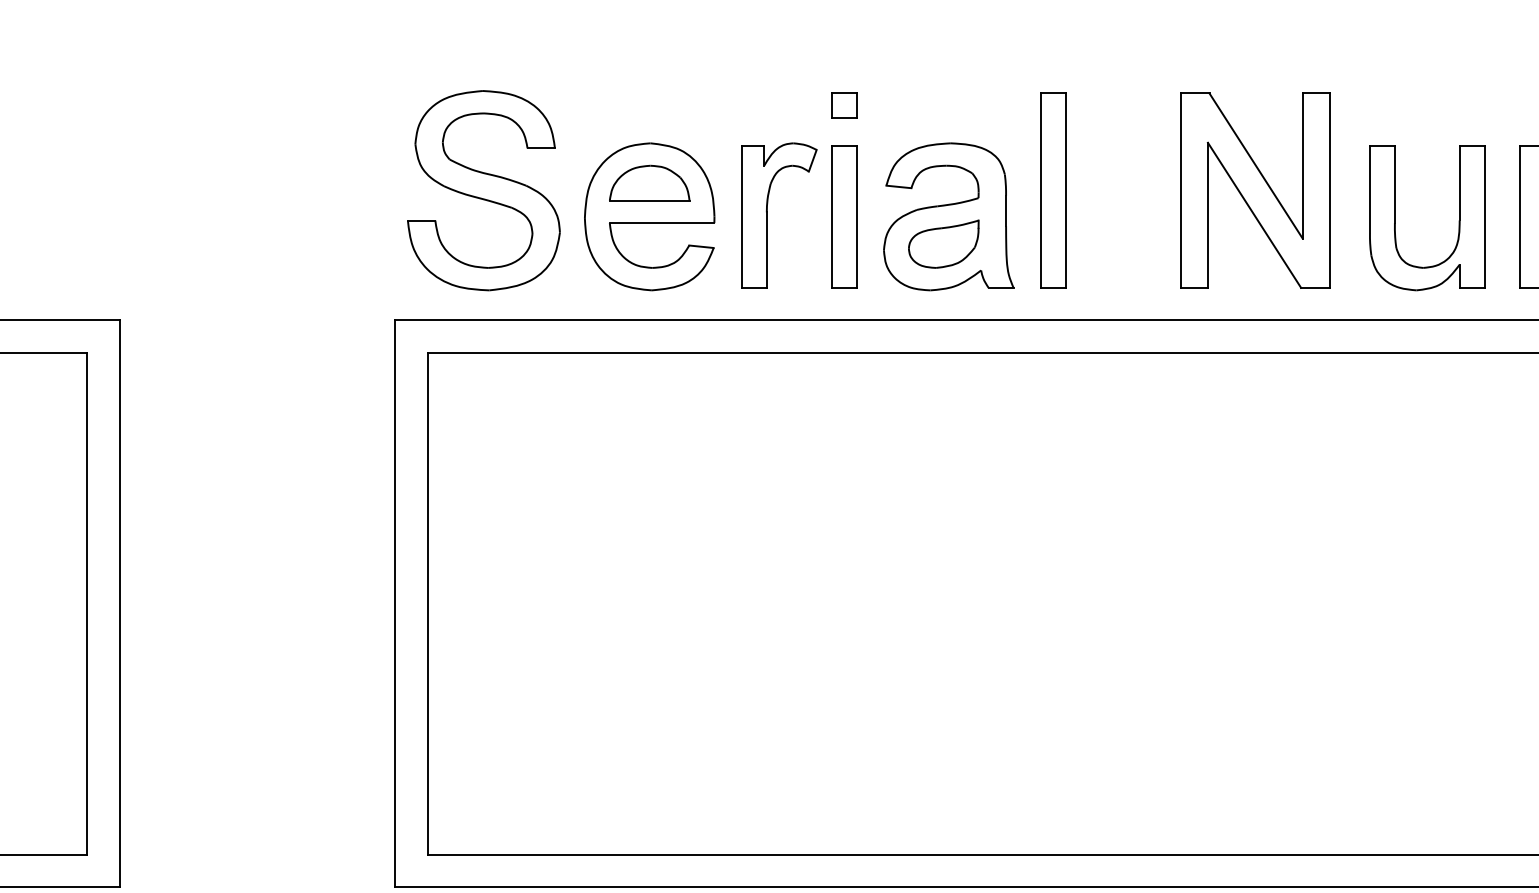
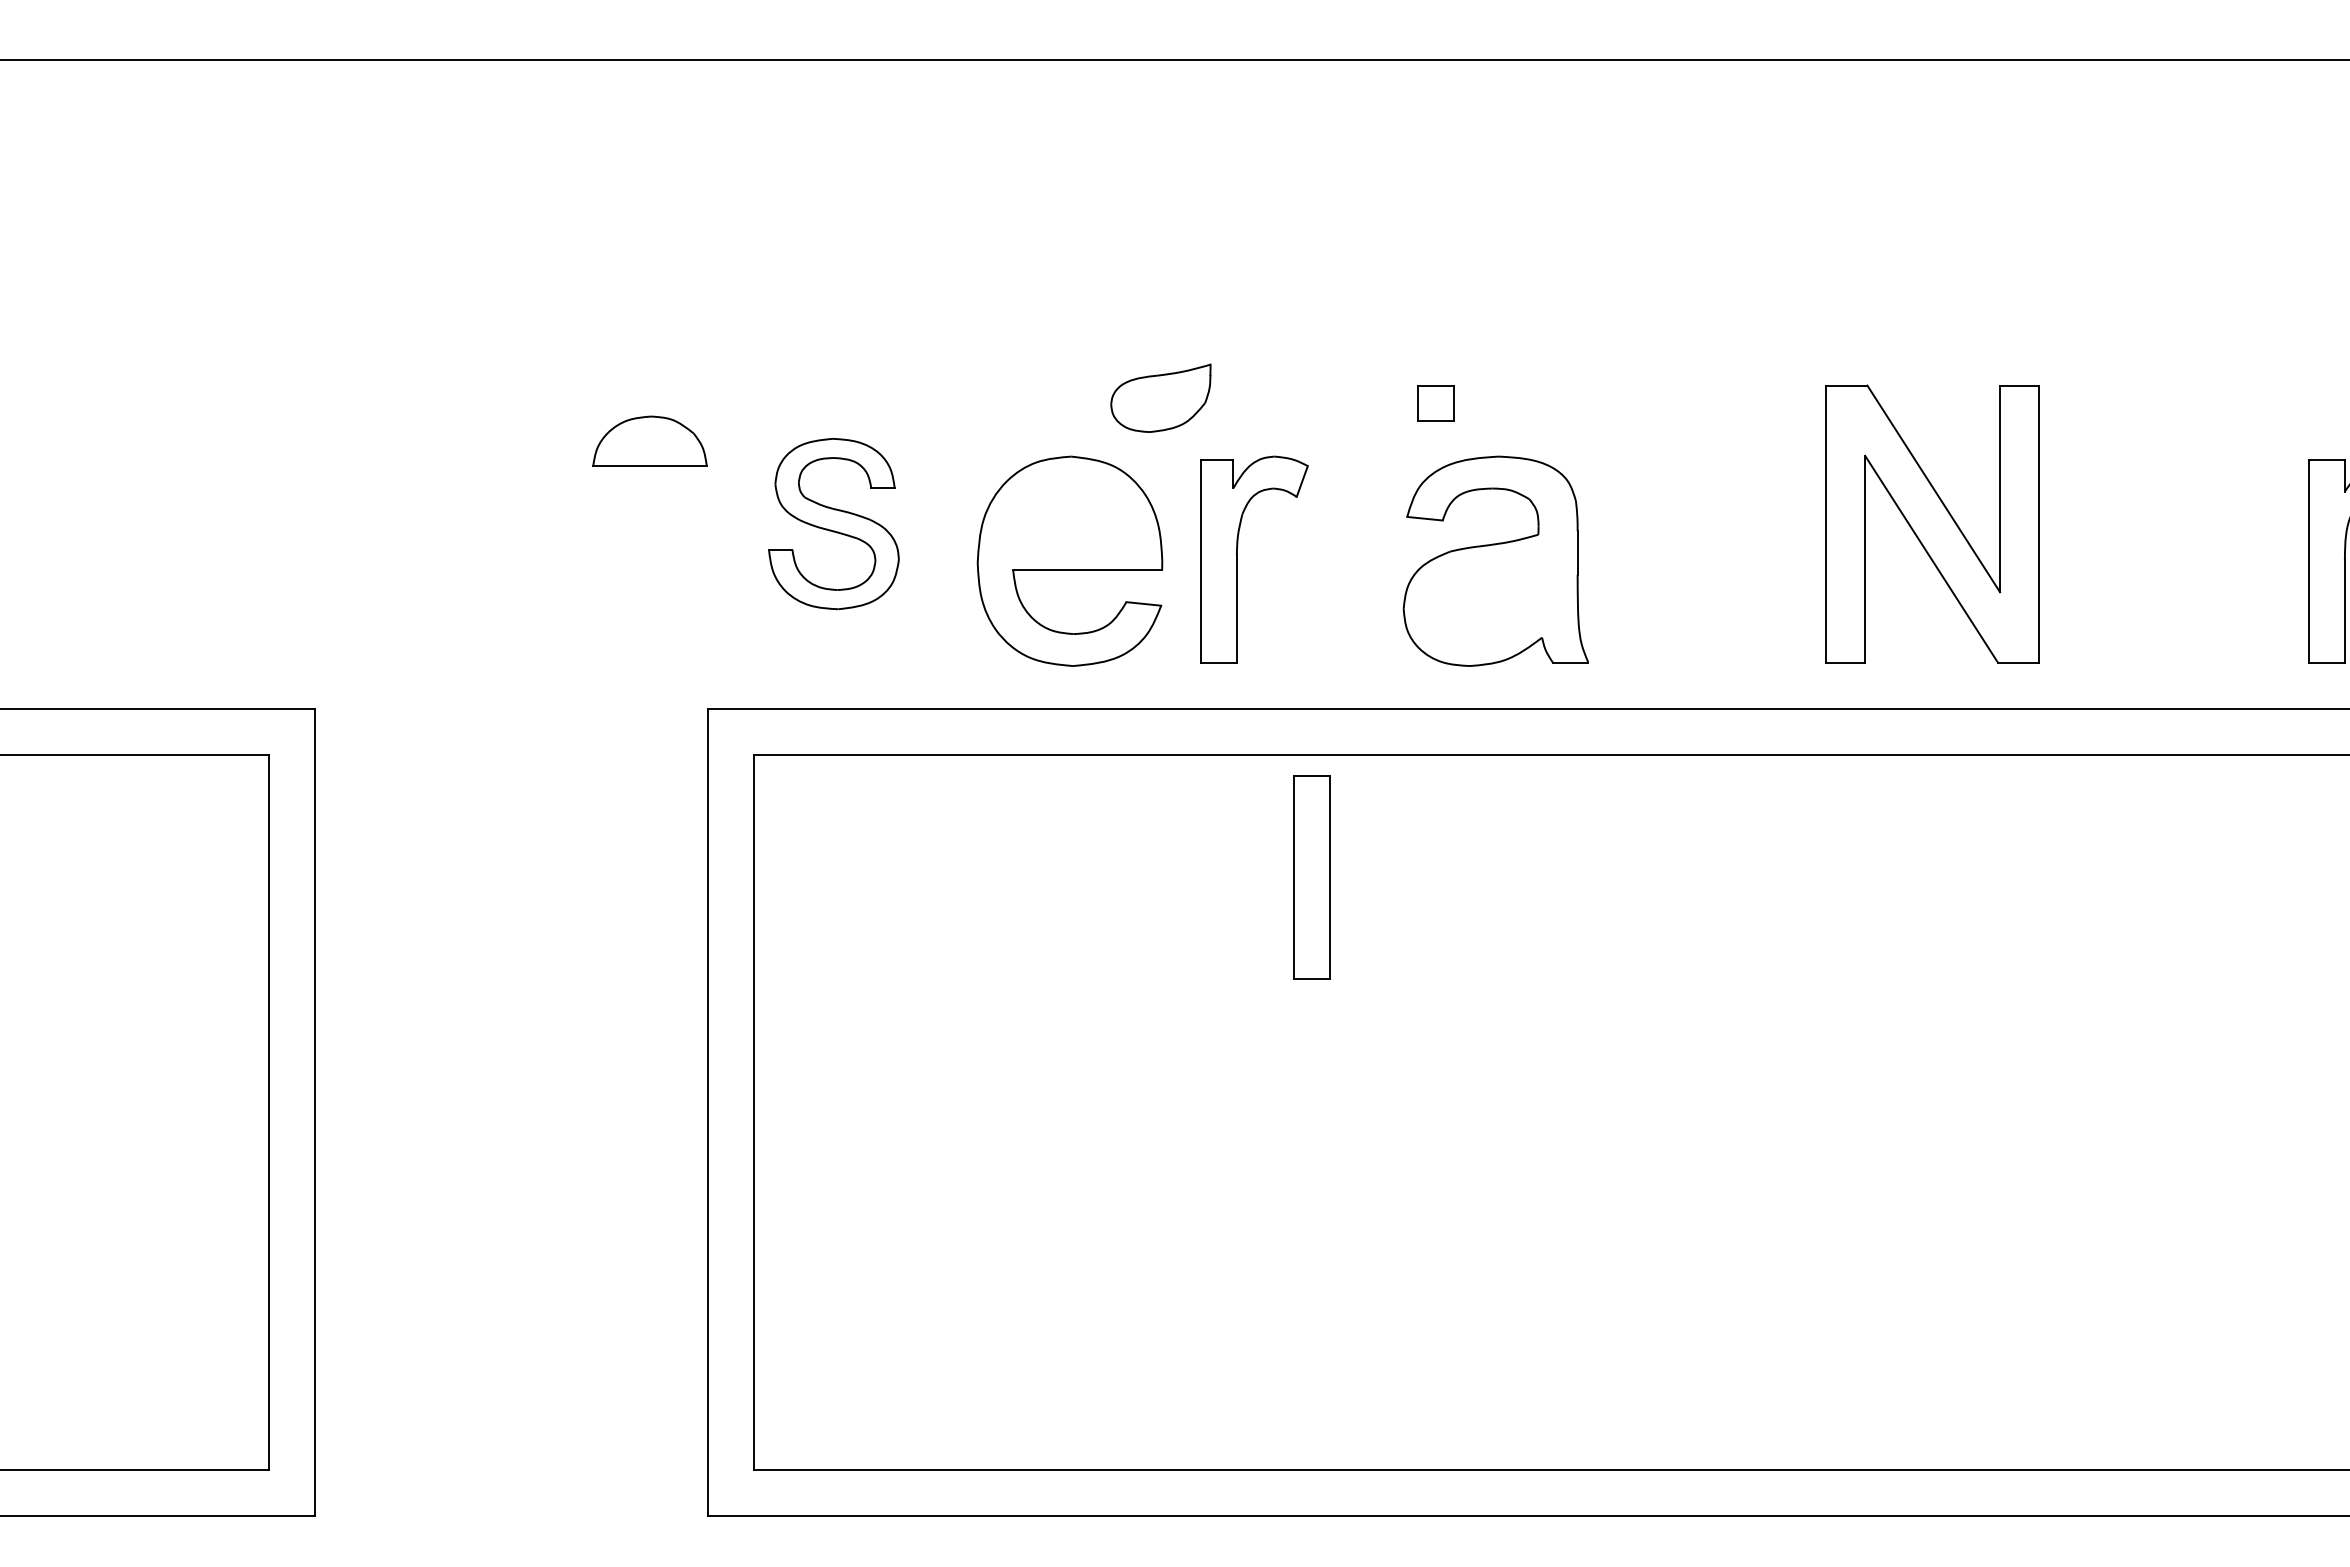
part: (843, 106) -> (1435, 403), moved
part: (649, 182) -> (649, 440), moved
part: (483, 190) -> (833, 523), size x0.6
part: (1053, 190) -> (1644, 524), removed
part: (843, 216) -> (1311, 877), moved
part: (1458, 220) -> (2222, 566), removed
part: (943, 243) -> (1160, 397), moved

